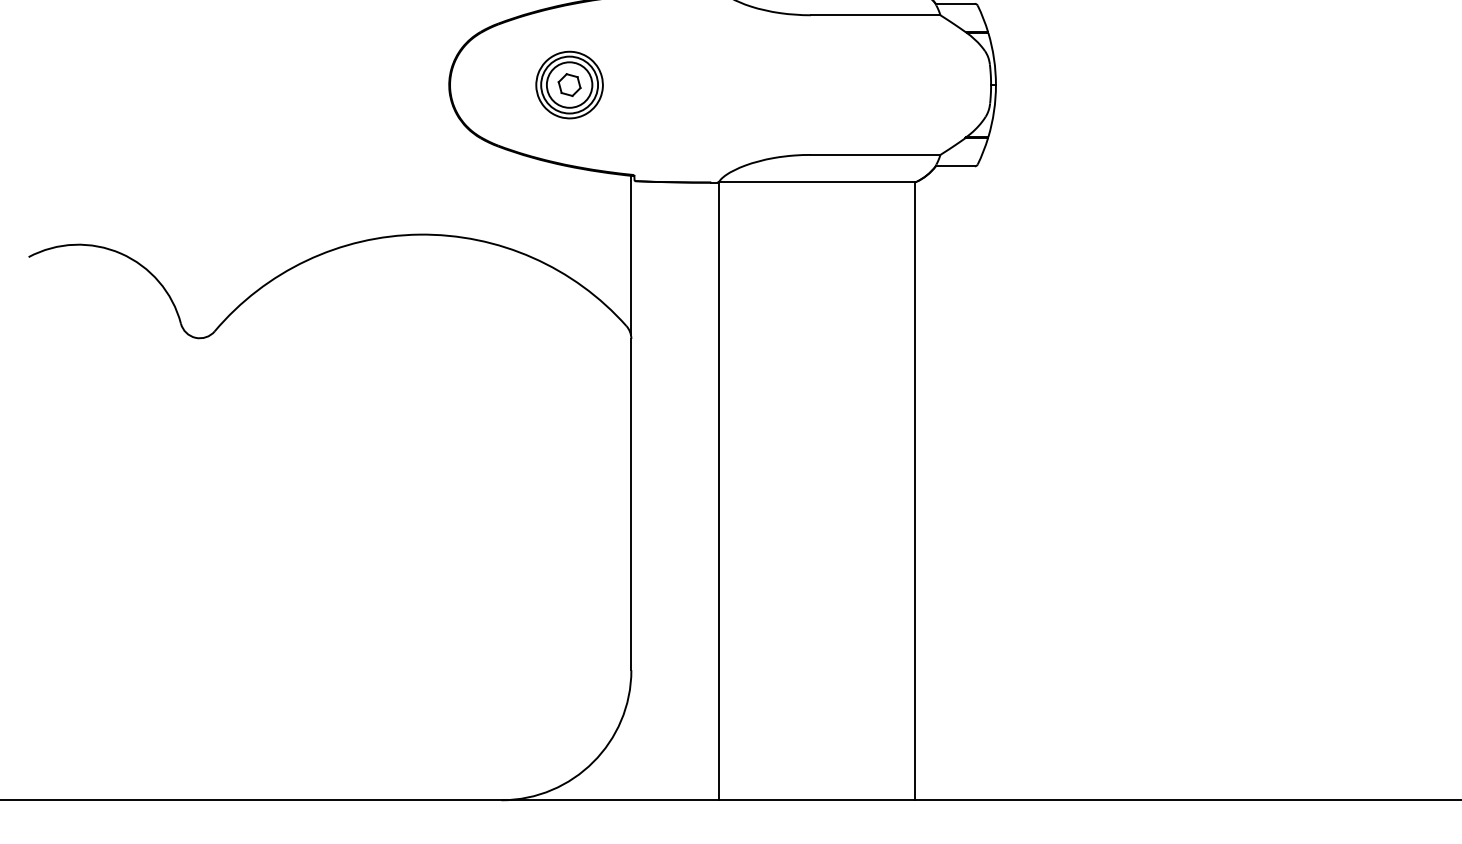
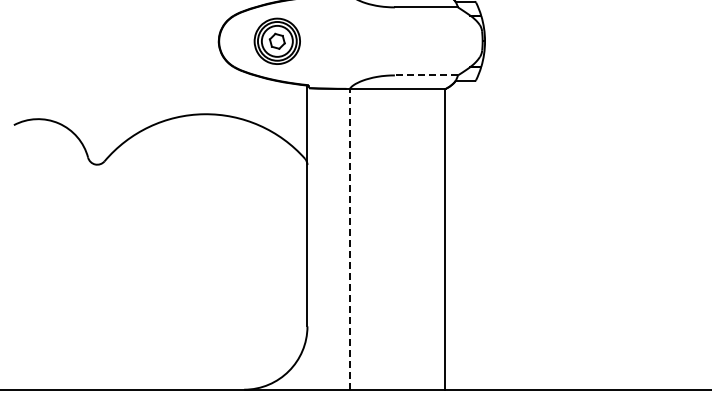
part: (569, 85) -> (277, 41), size x1.4
line: (875, 155) -> (426, 75), solid -> dashed
line: (717, 489) -> (349, 238), solid -> dashed

